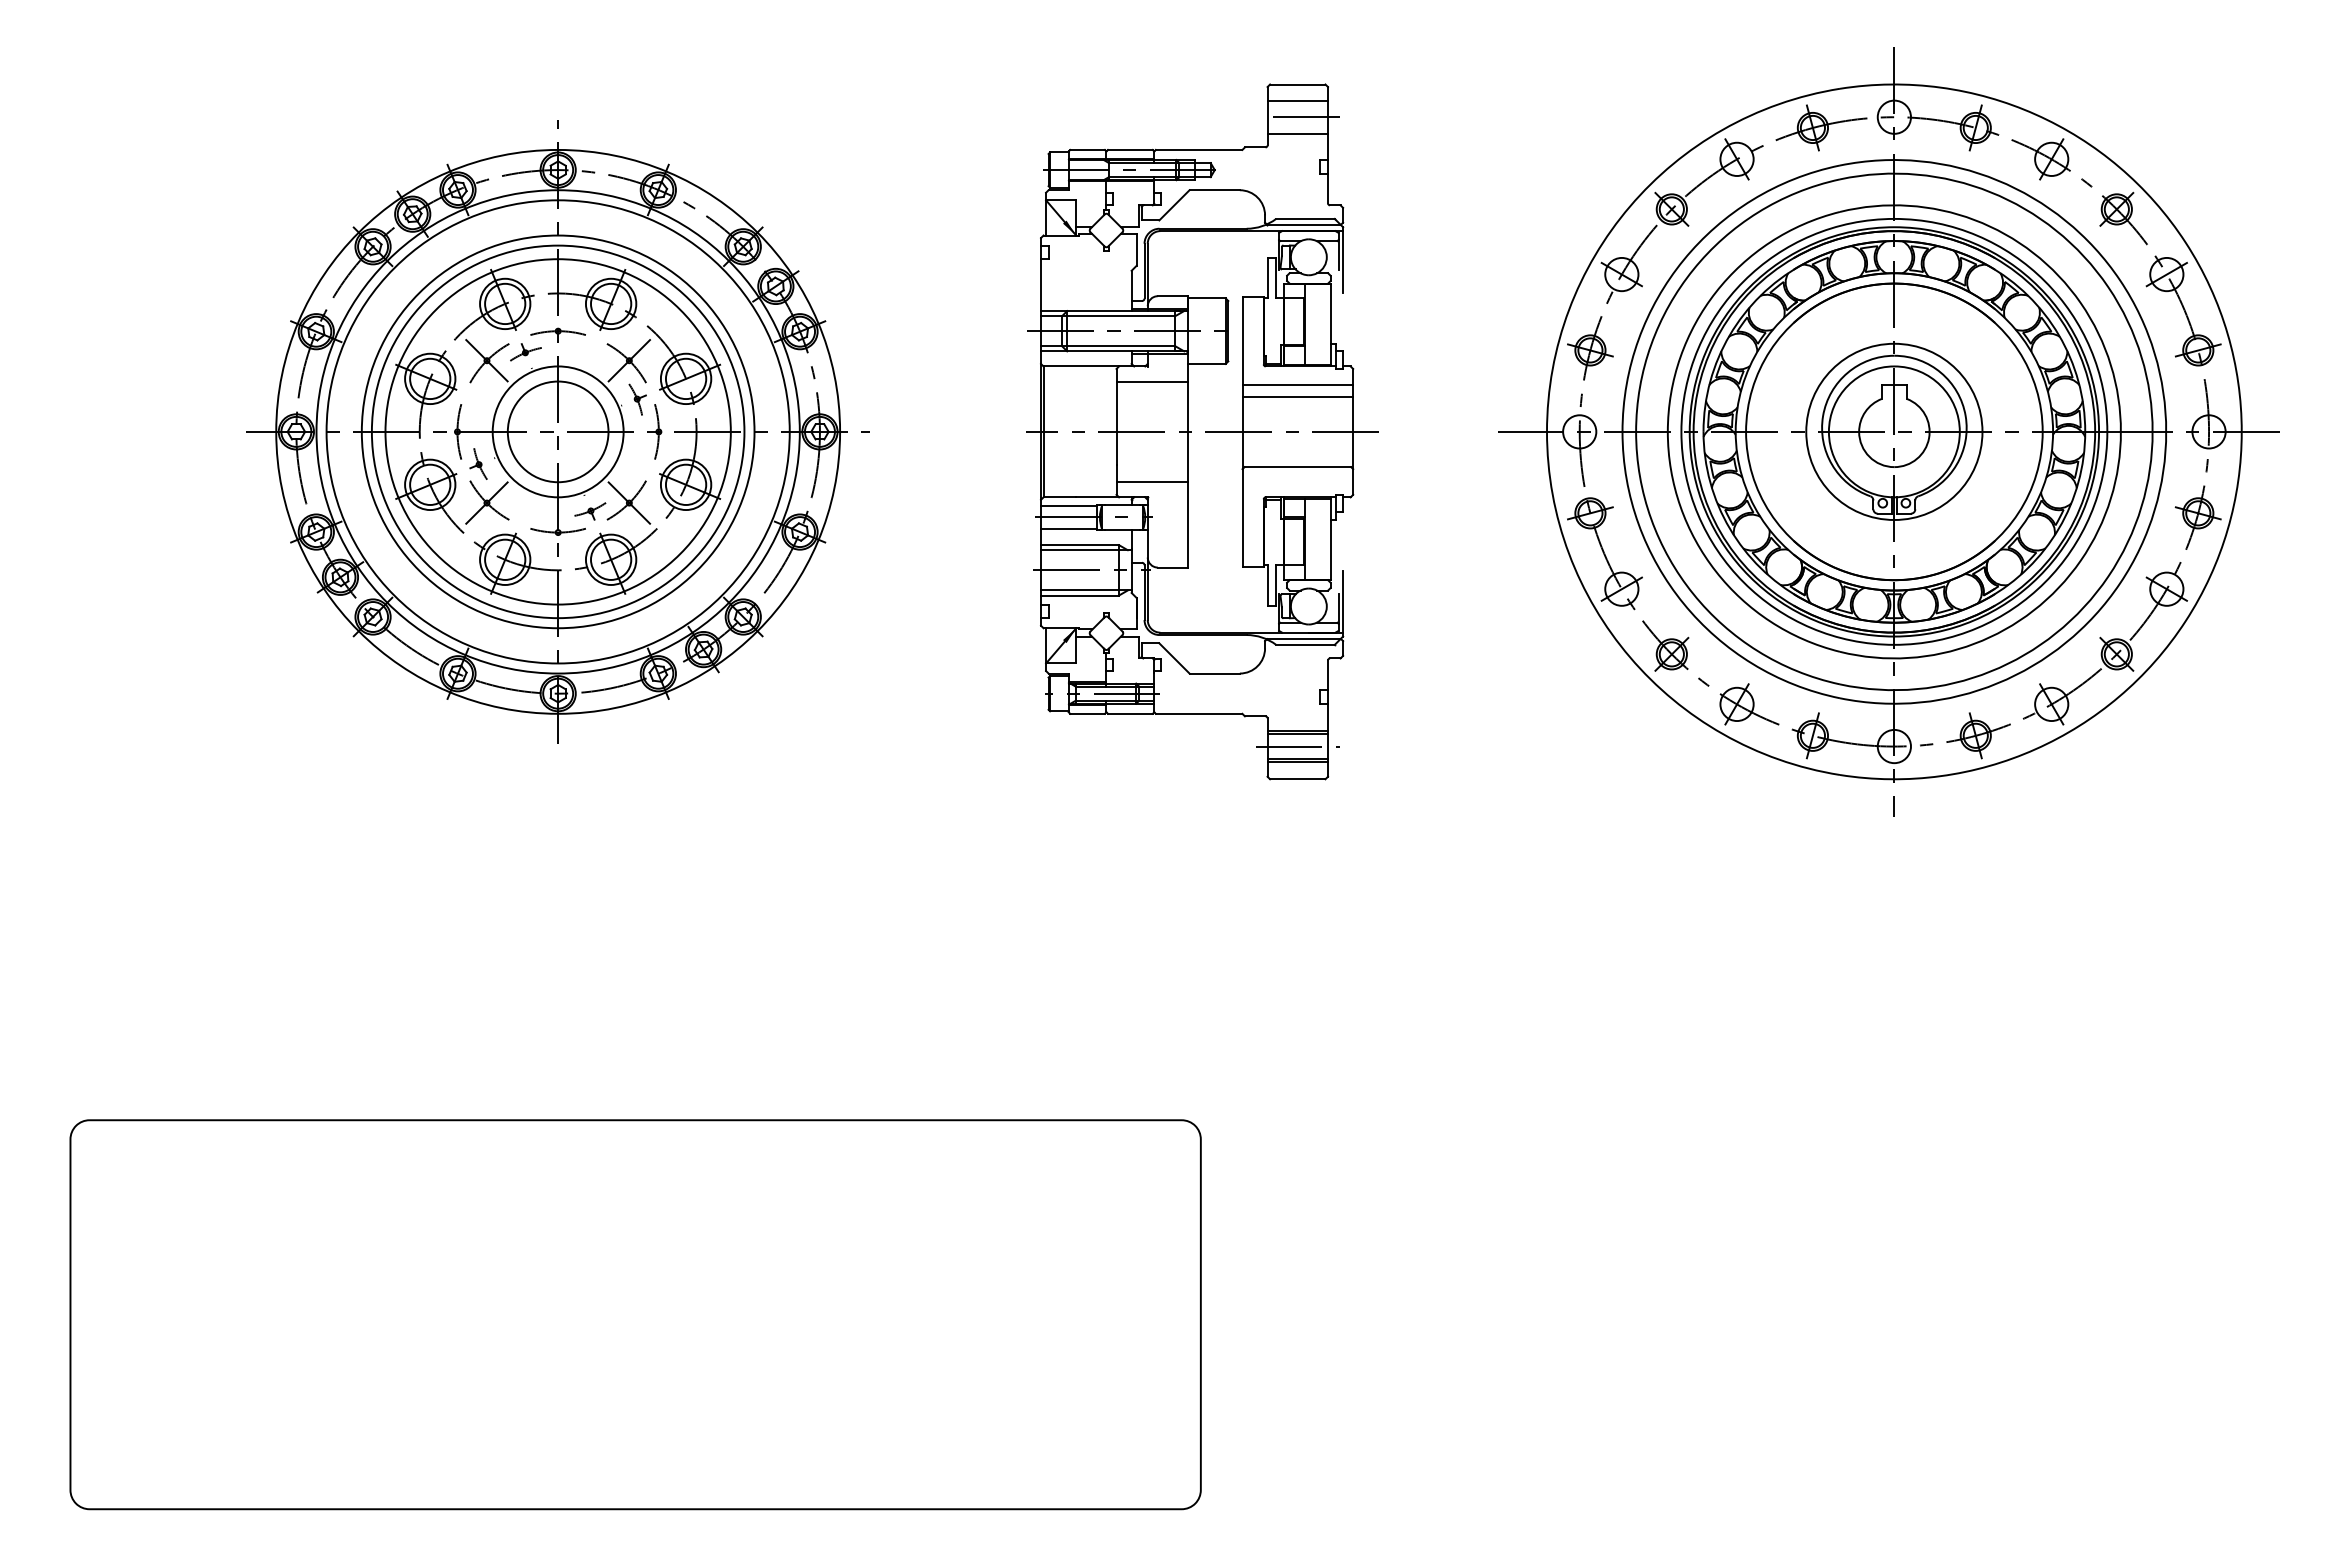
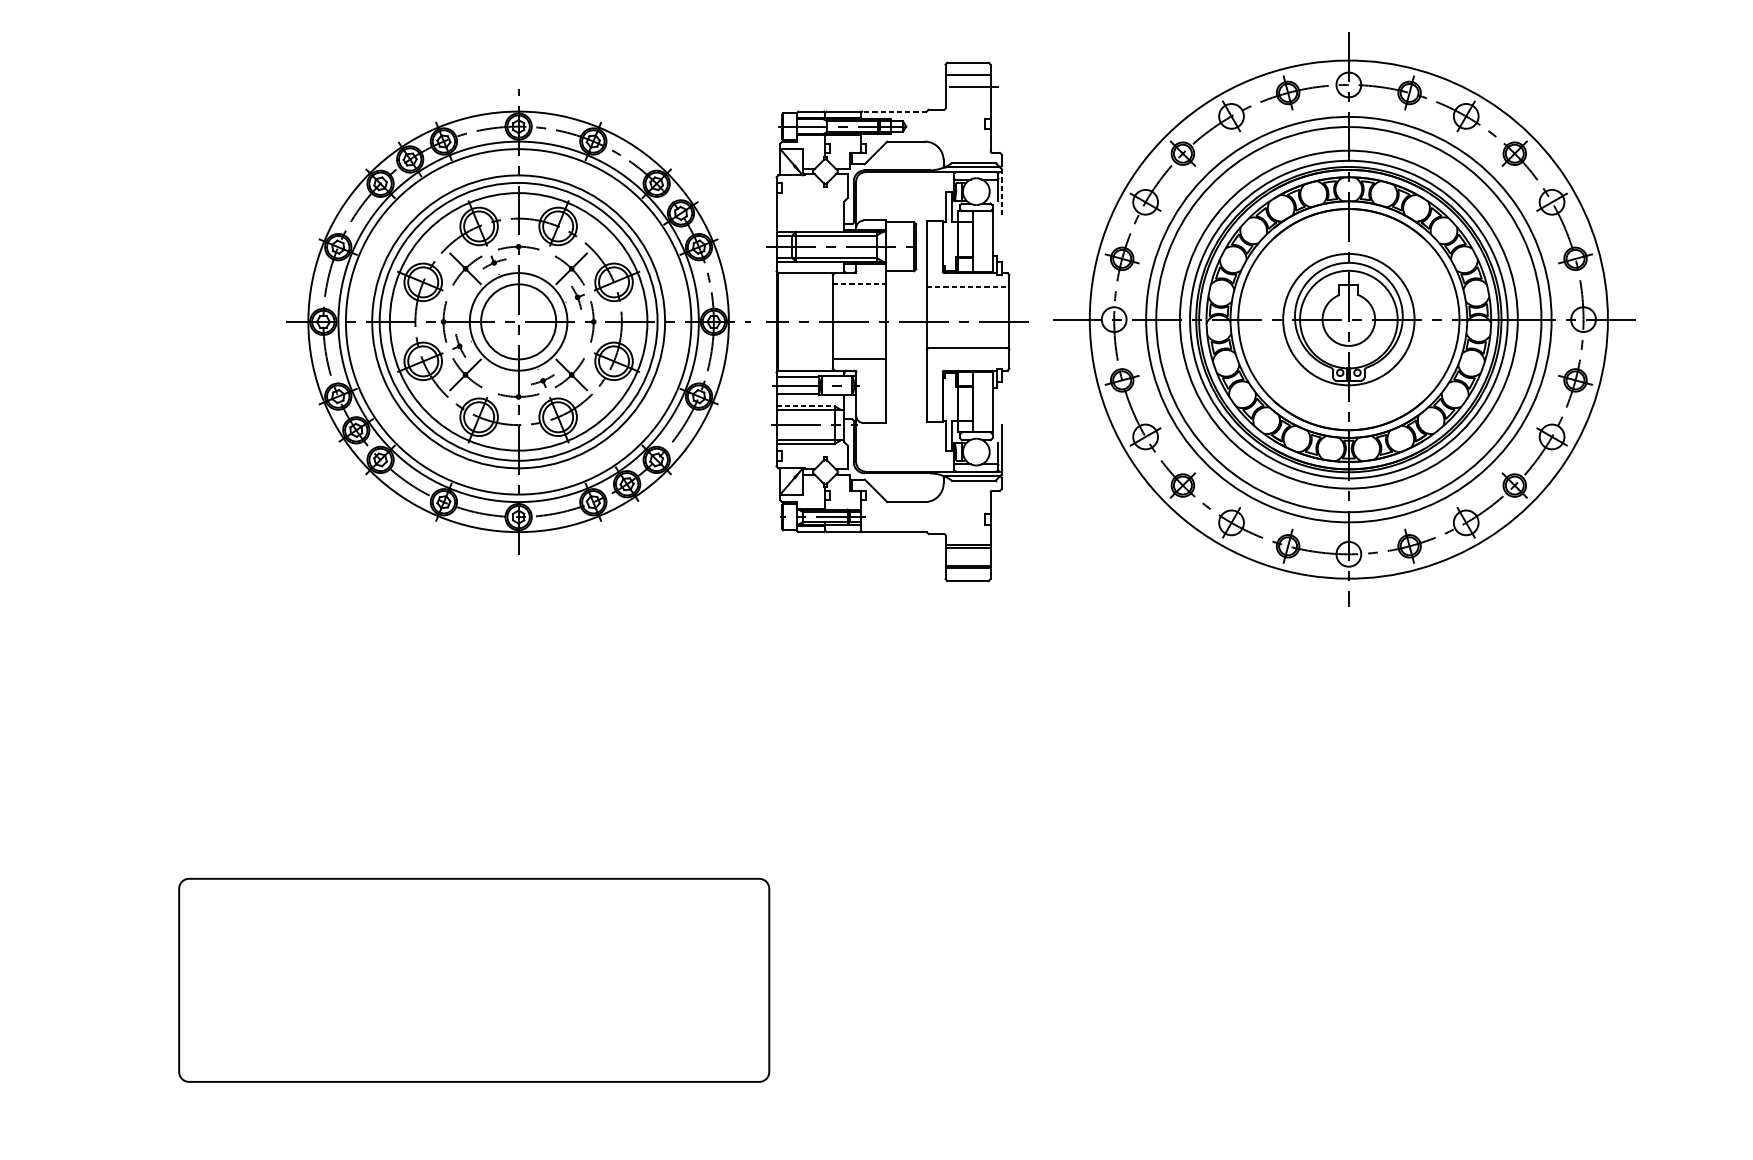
line: (1297, 133) -> (967, 99), removed
line: (1198, 149) -> (894, 111), solid -> dashed
line: (1343, 260) -> (1002, 194), solid -> dashed
line: (1152, 381) -> (859, 284), solid -> dashed
line: (1298, 385) -> (968, 287), solid -> dashed
line: (1297, 396) -> (967, 295), removed
part: (557, 431) -> (518, 321), moved
part: (1888, 431) -> (1344, 319), moved
line: (1080, 545) -> (806, 406), solid -> dashed
line: (1297, 746) -> (967, 556), removed
part: (635, 1314) -> (474, 980), size x0.7

